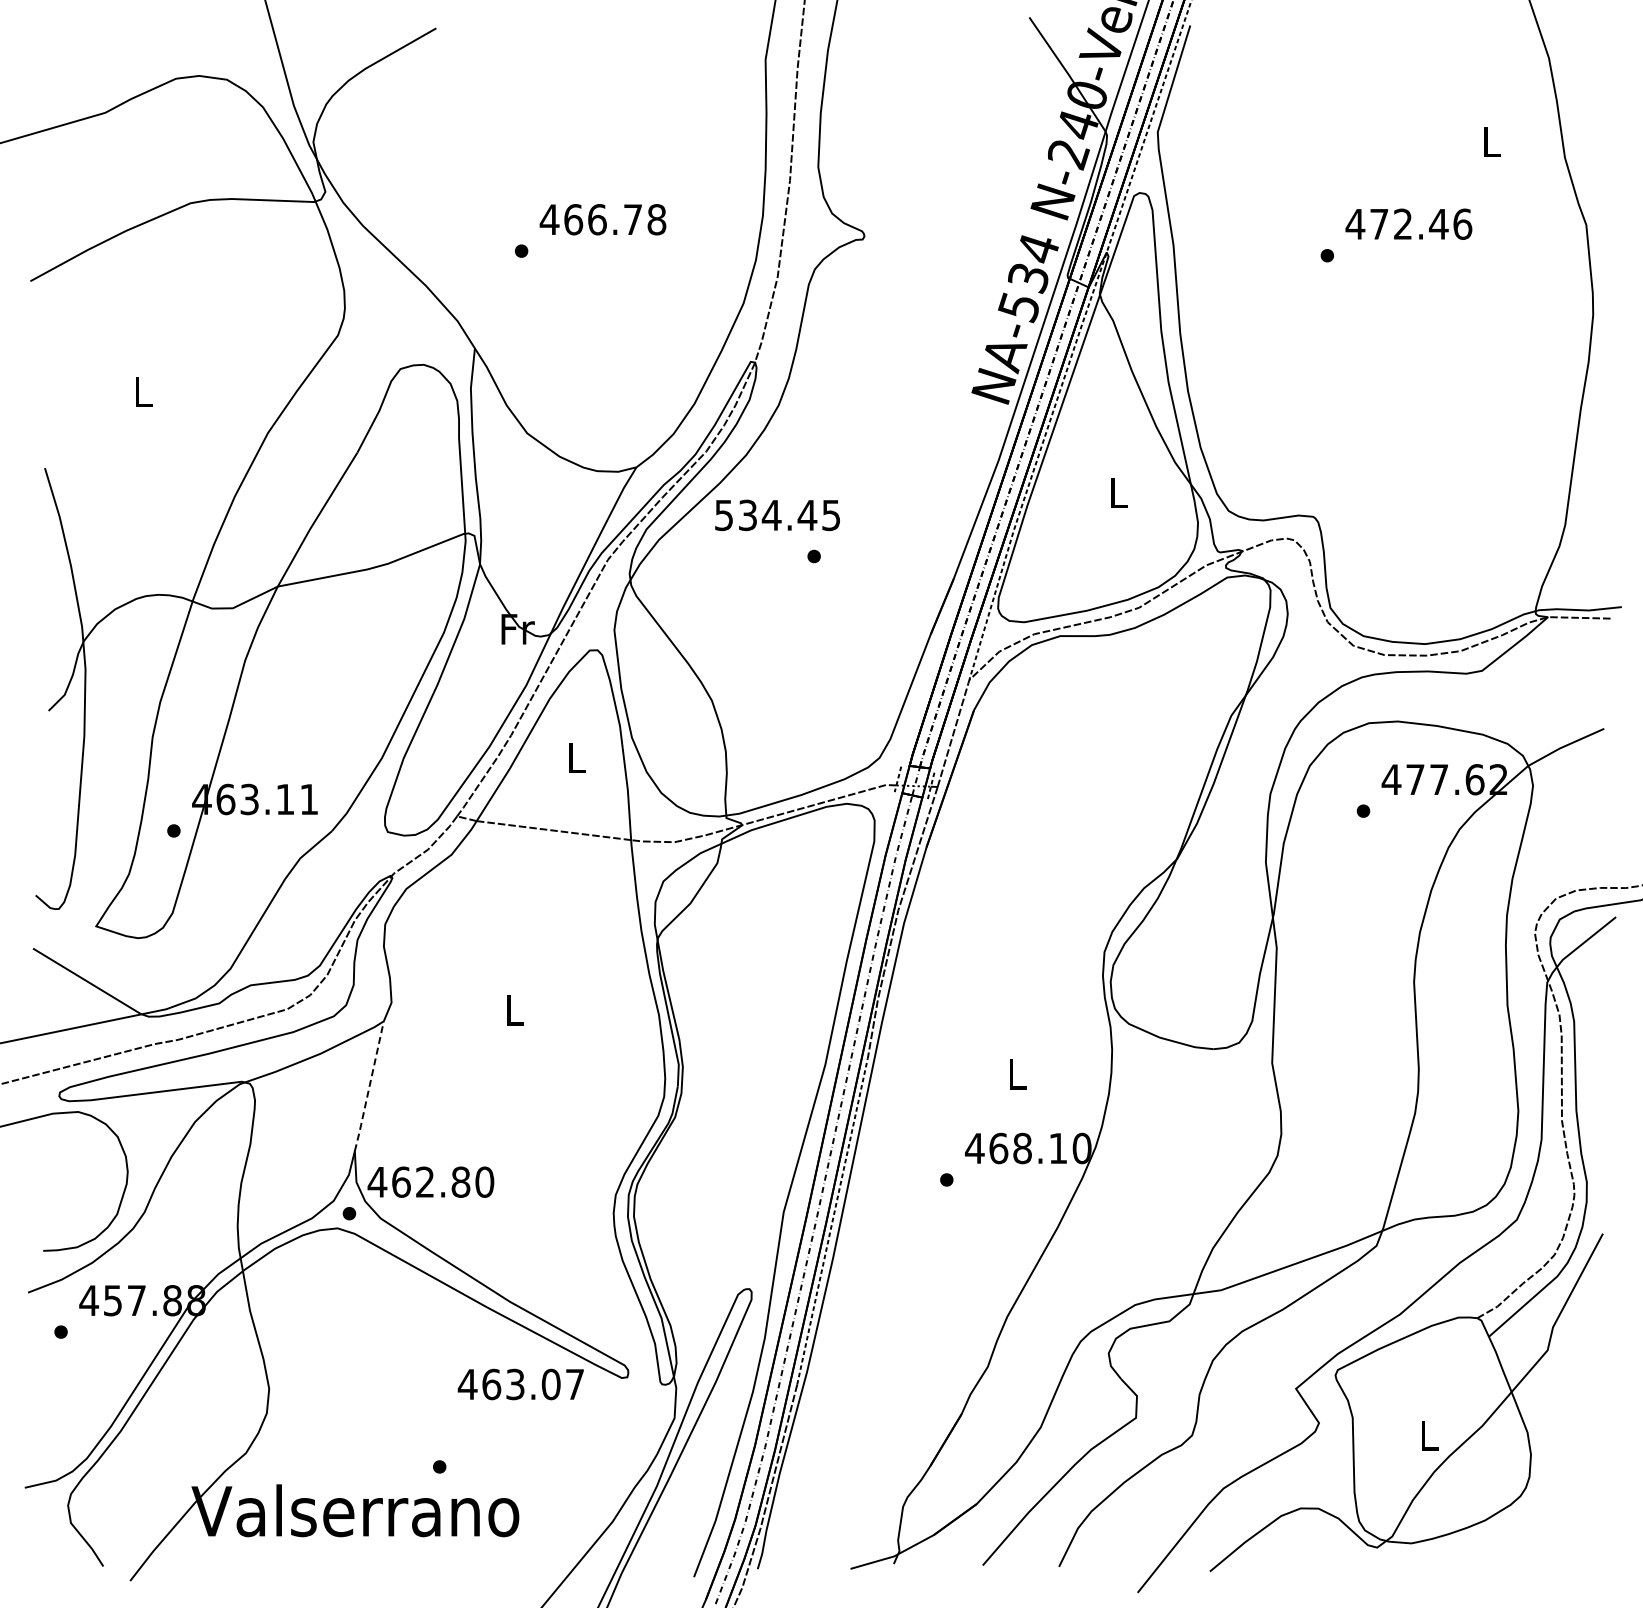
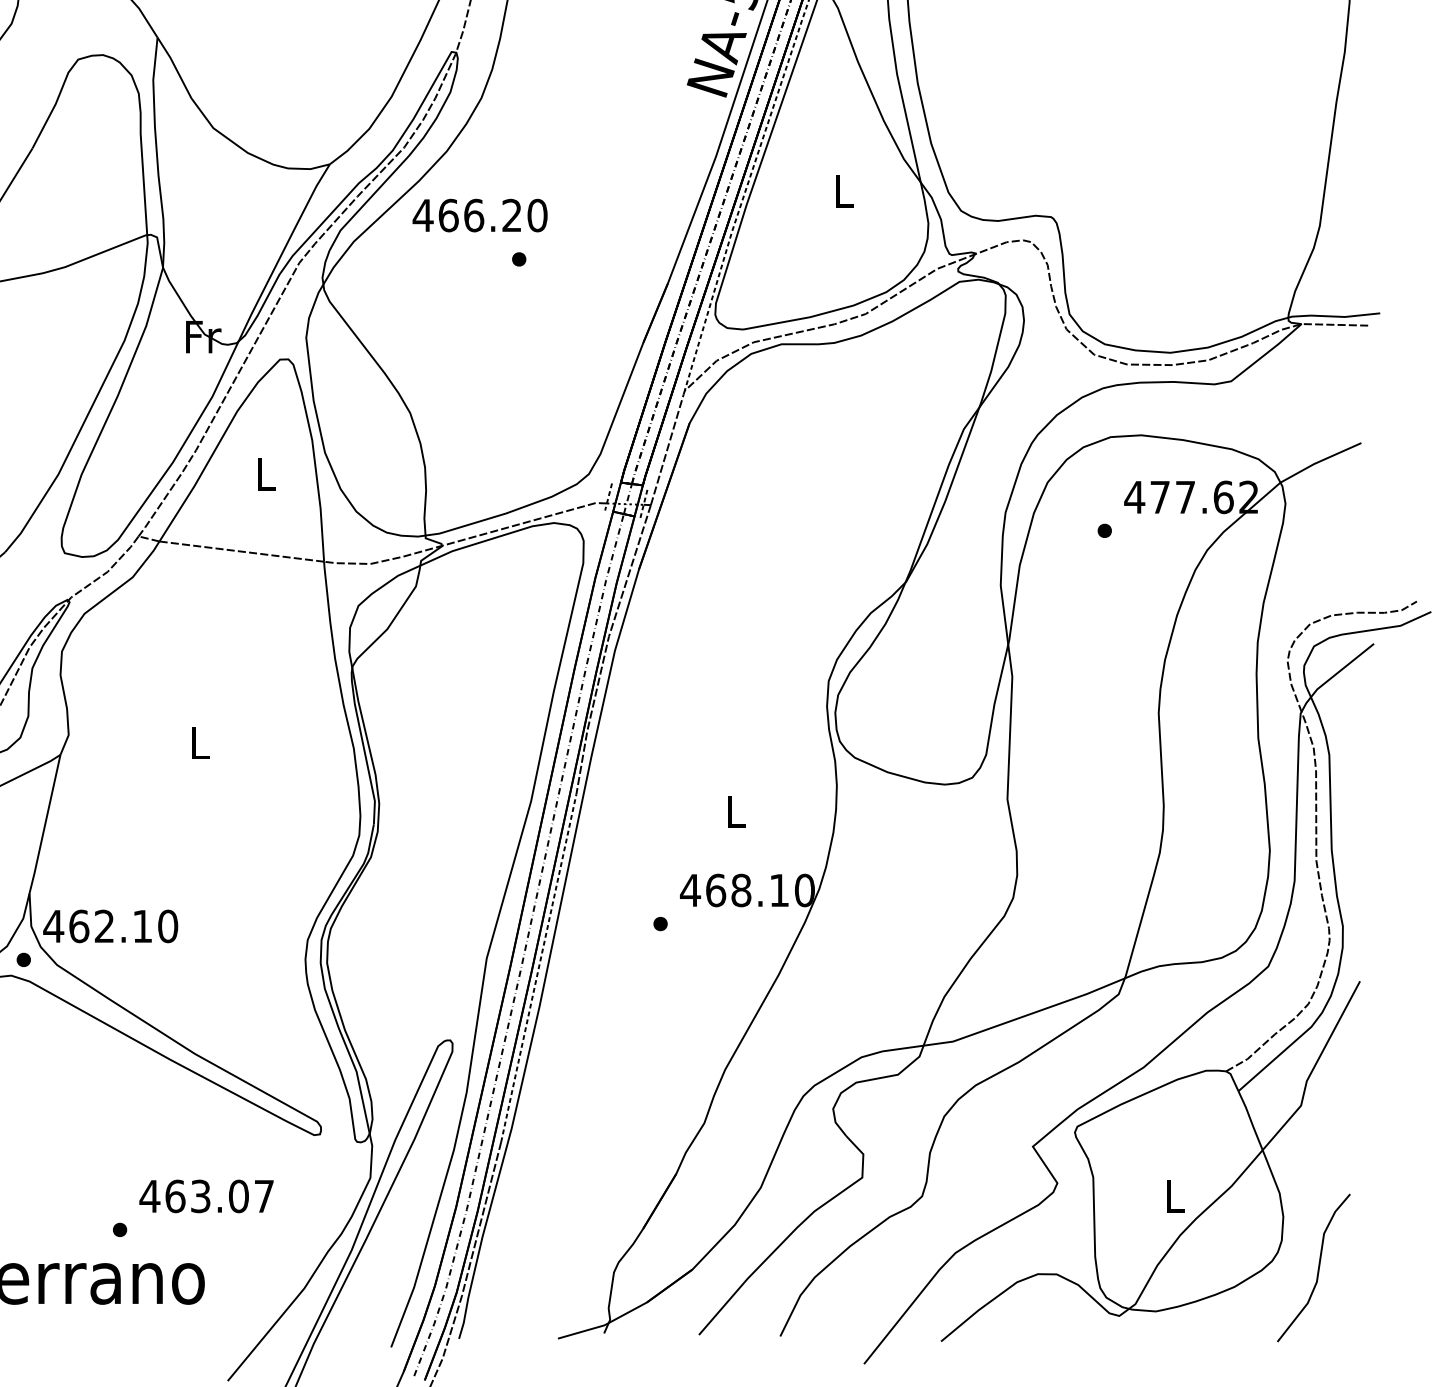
text: (777, 515) -> (480, 215), 534.45 -> 466.20
line: (369, 1086) -> (45, 824), dashed -> solid
text: (460, 1181) -> (142, 925), 462.80 -> 462.10
text: (520, 1384) -> (206, 1196), moved
curve: (1563, 1502) -> (1317, 1267), added

